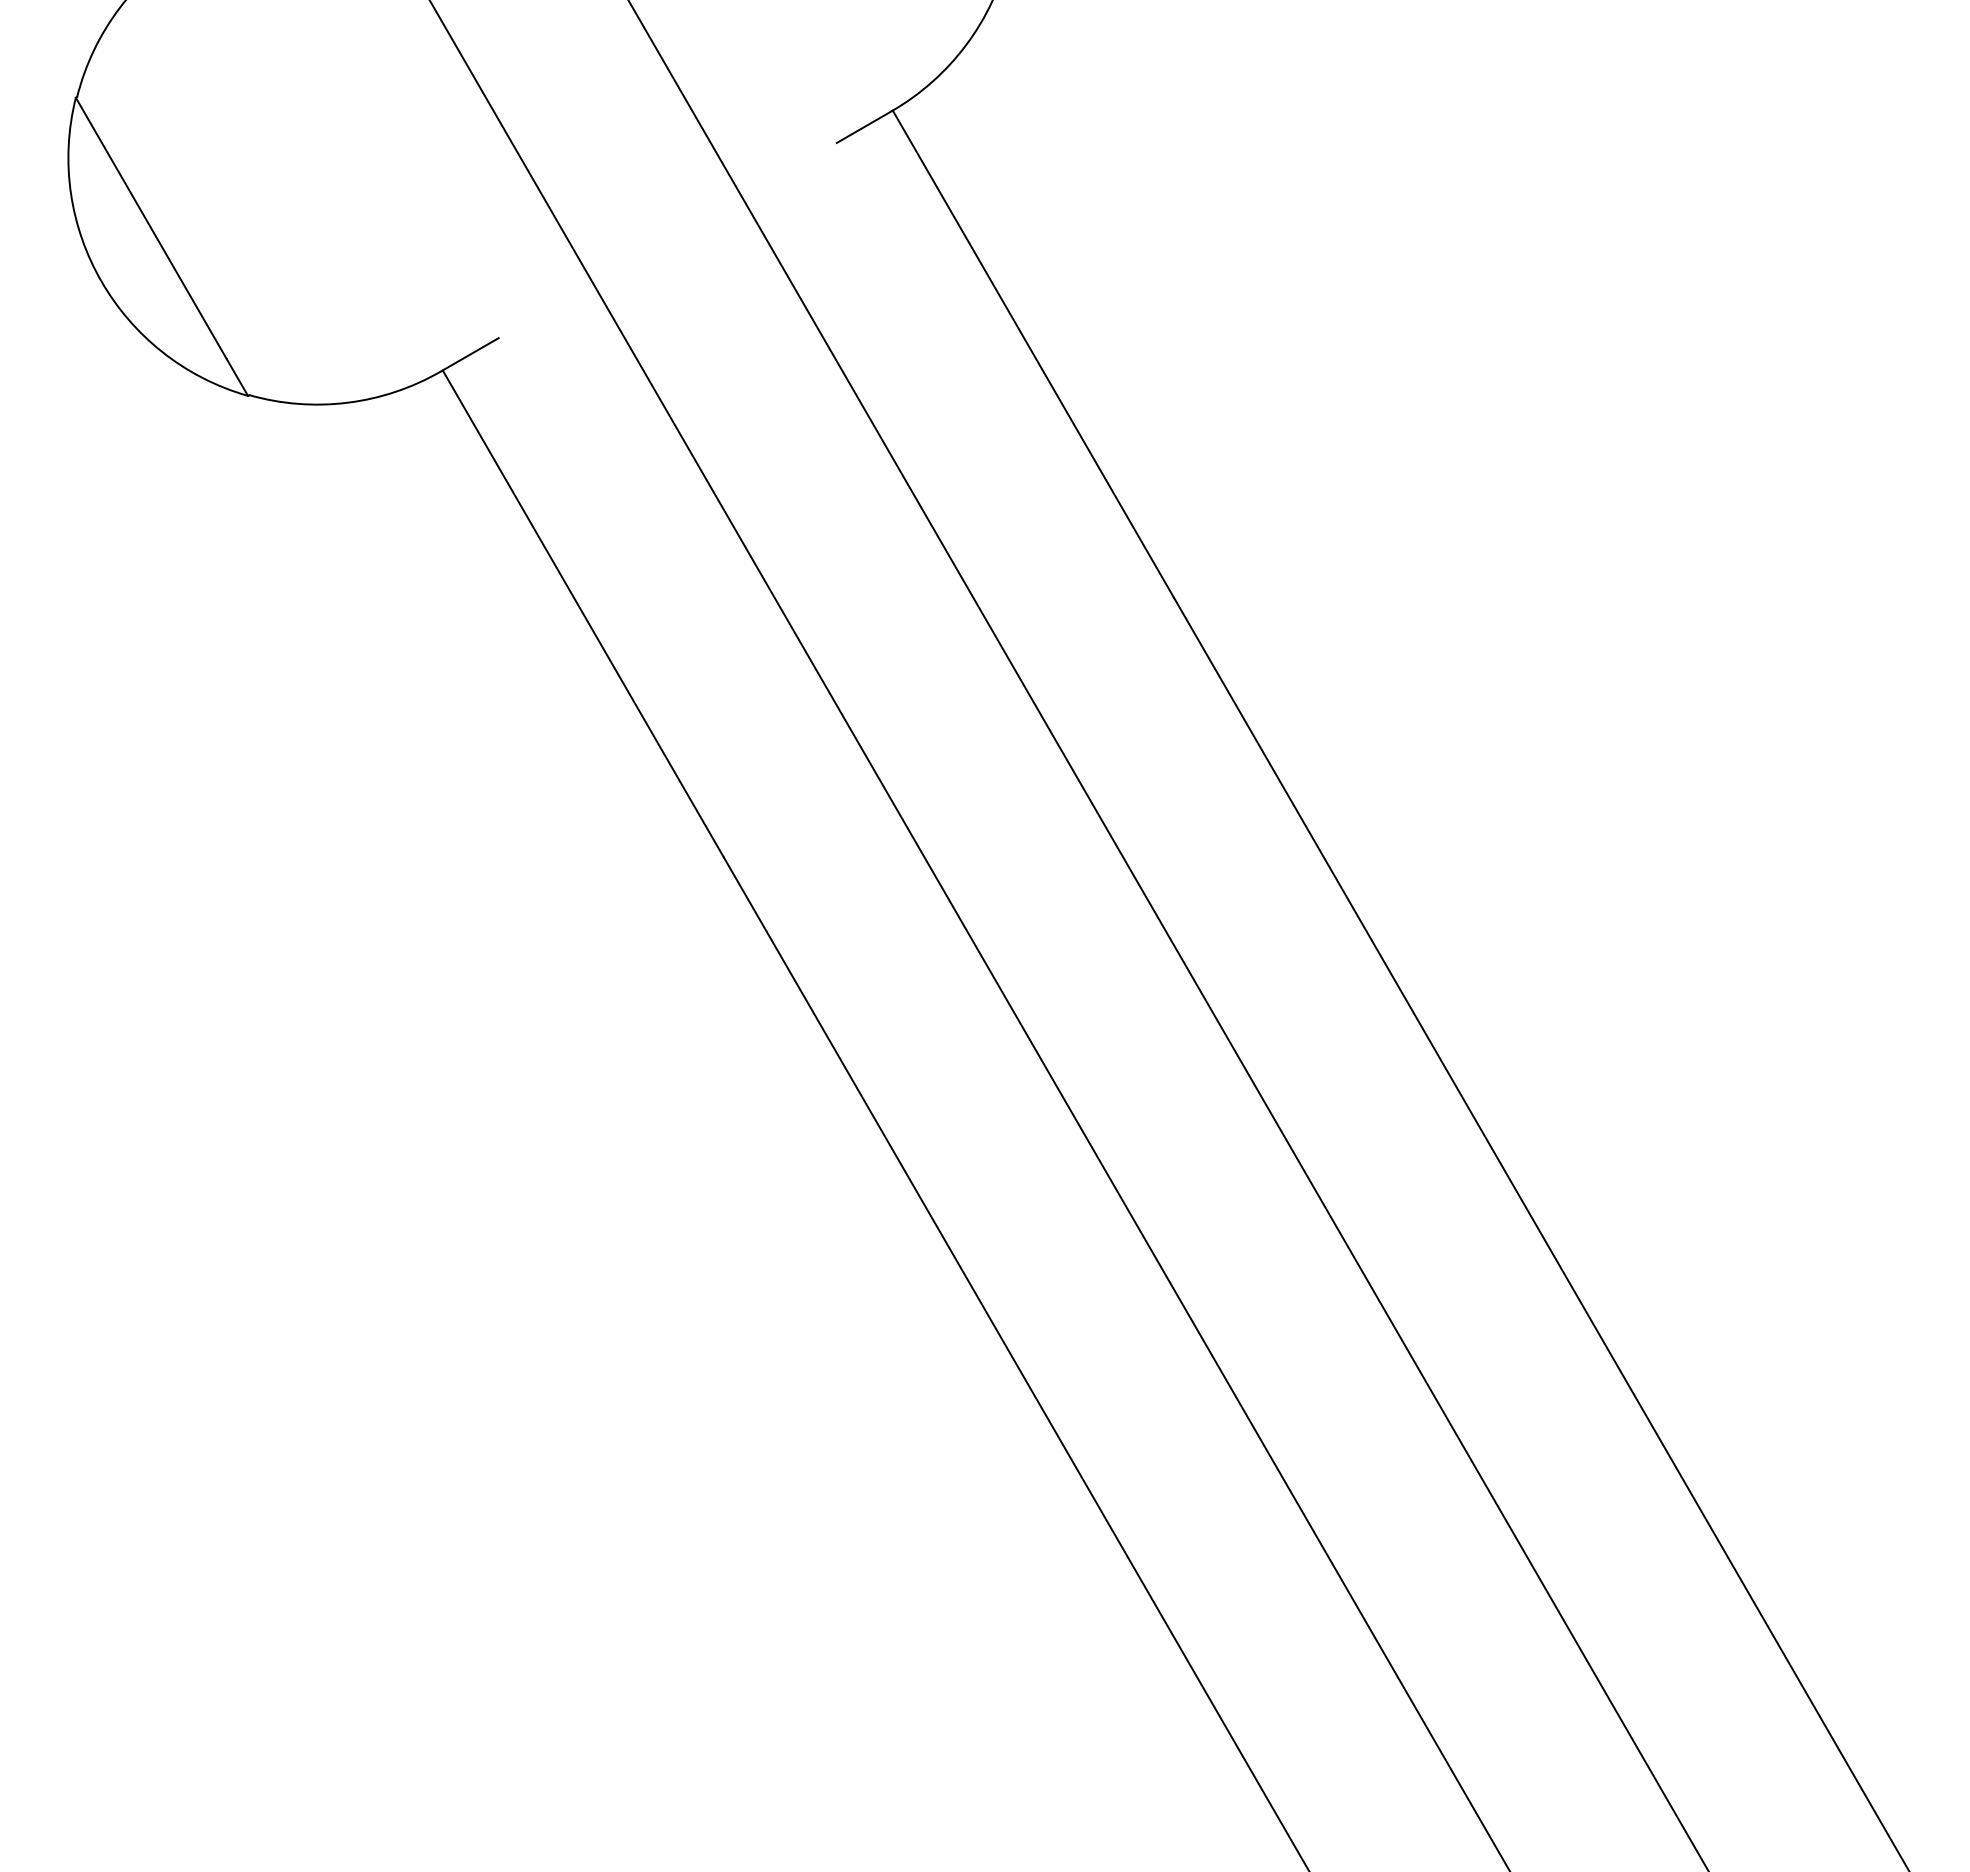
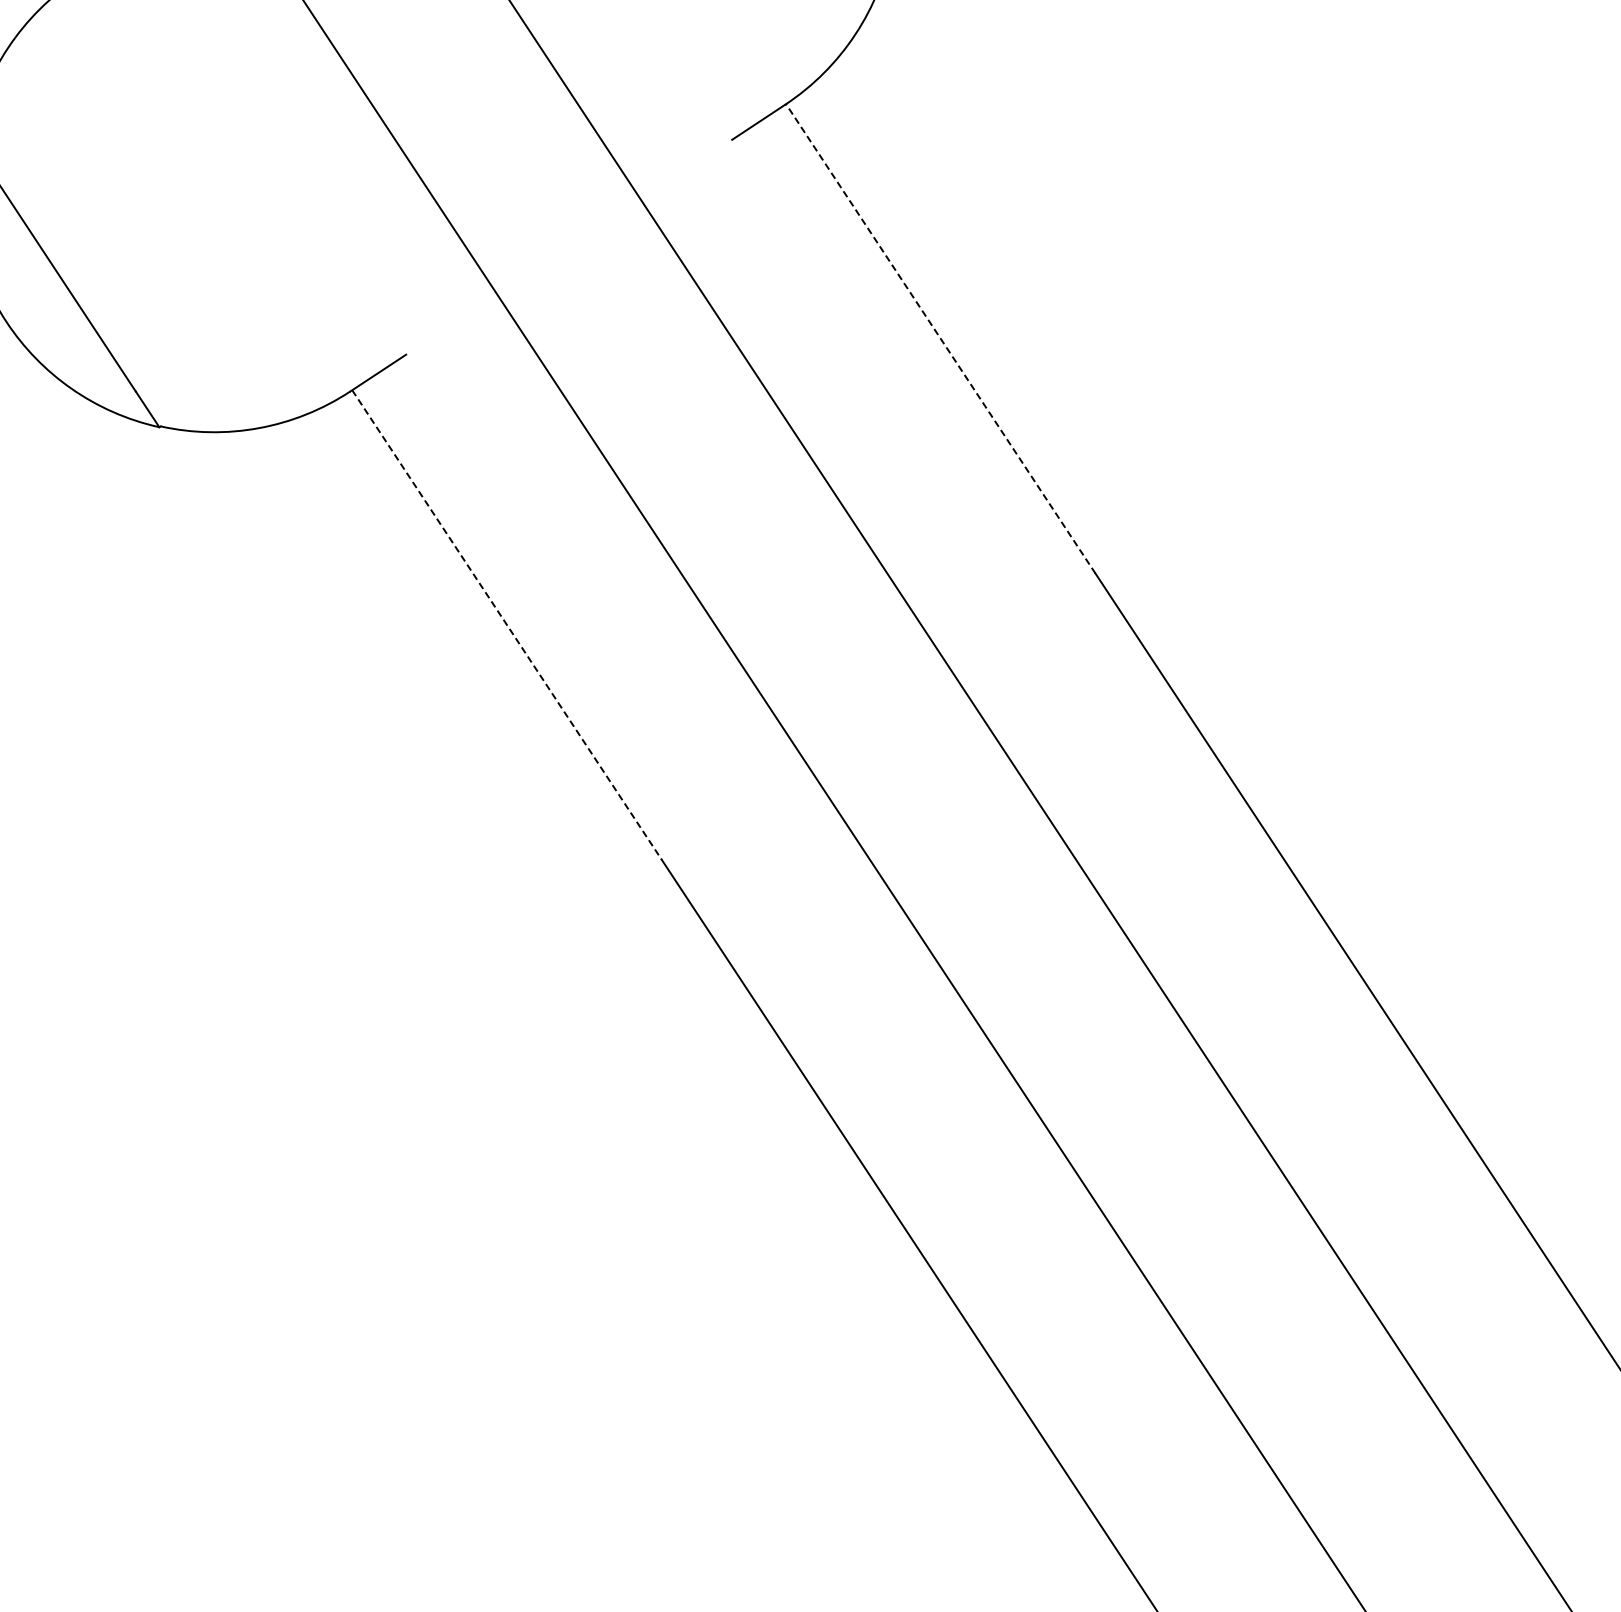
line: (1033, 353) -> (940, 338), solid -> dashed
line: (583, 614) -> (507, 625), solid -> dashed

